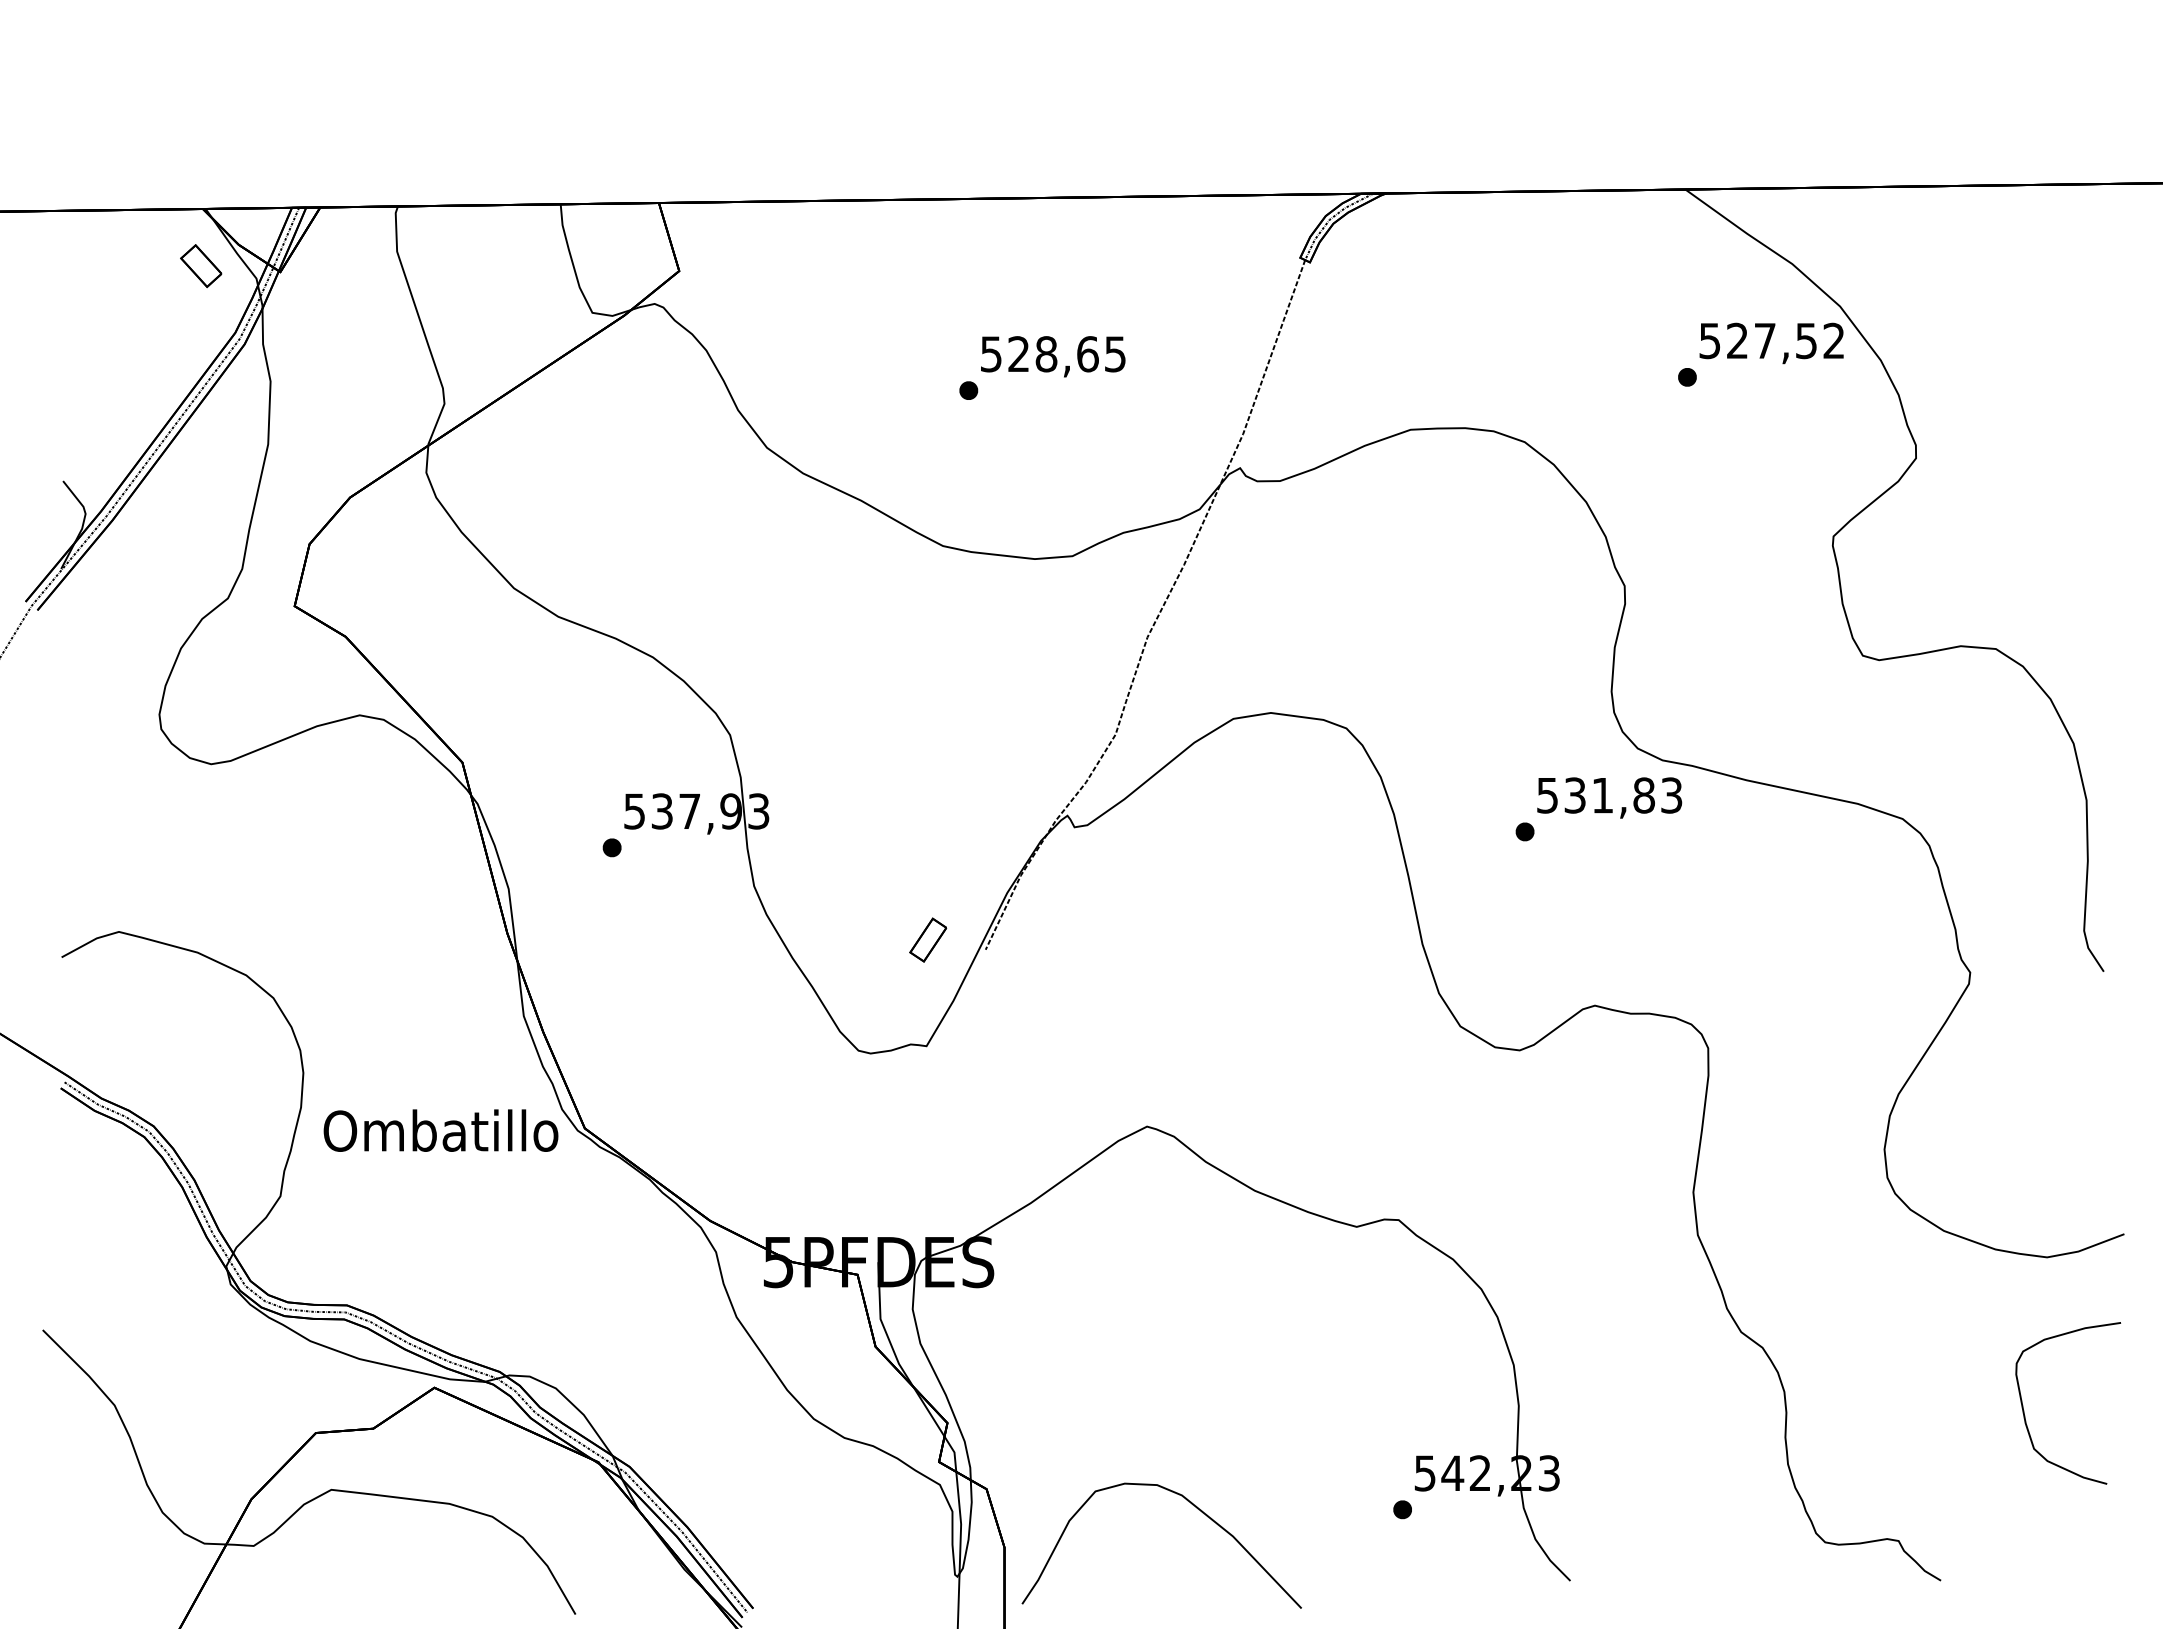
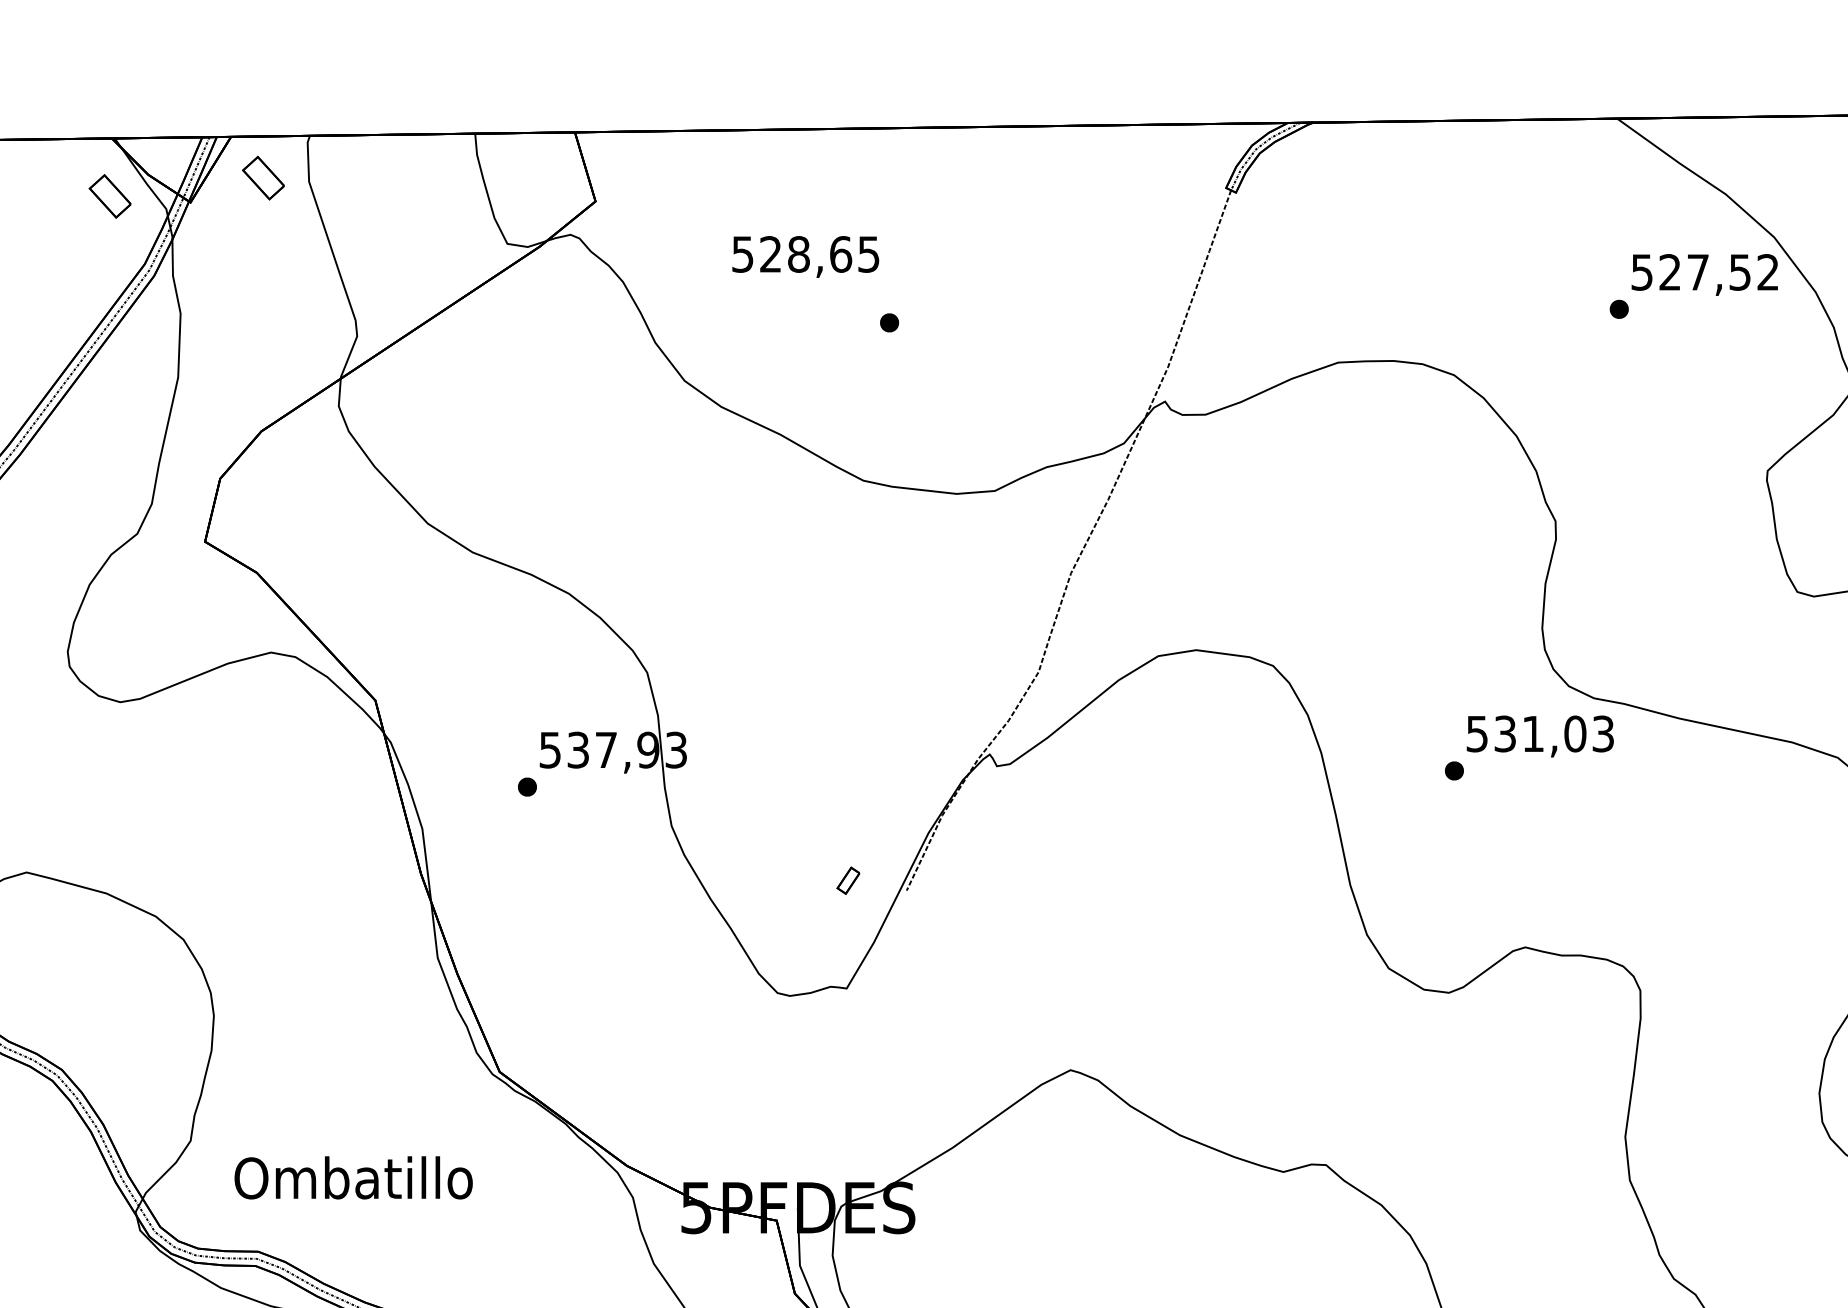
part: (352, 248) -> (263, 178), added
text: (1053, 356) -> (806, 256), moved
text: (1644, 795) -> (1575, 733), 531,83 -> 531,03
part: (928, 939) -> (848, 880), size x0.6
text: (440, 1130) -> (353, 1177), moved

